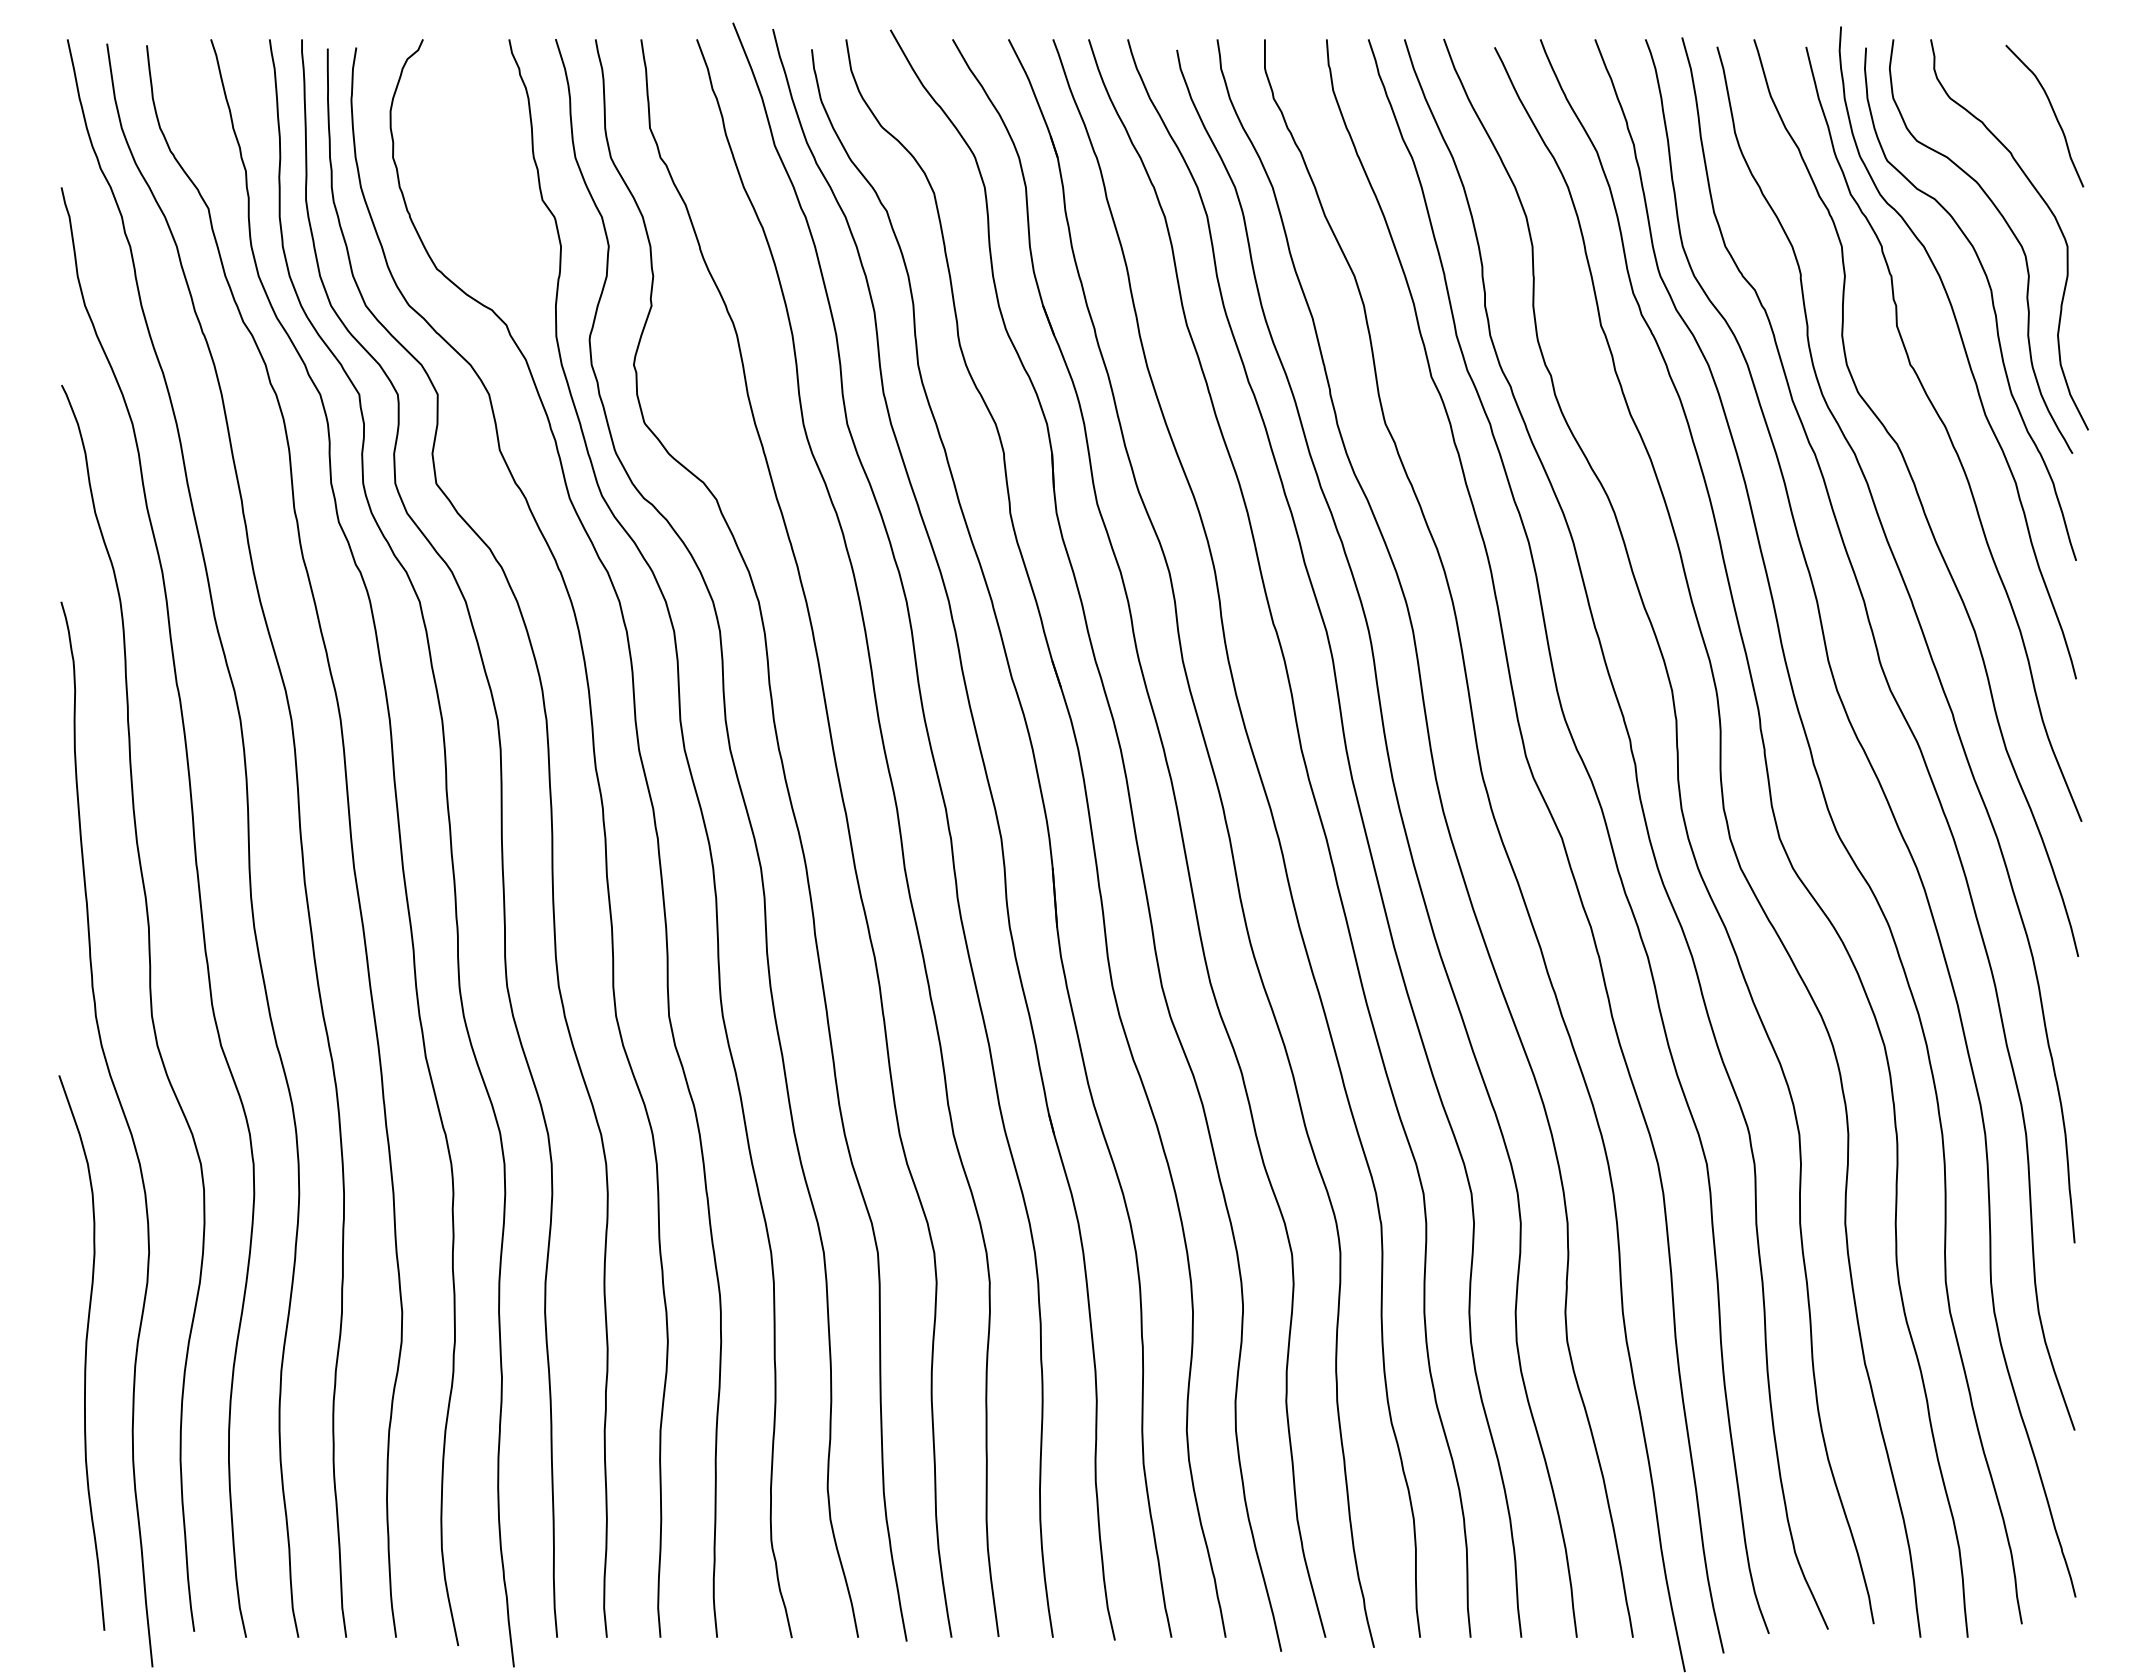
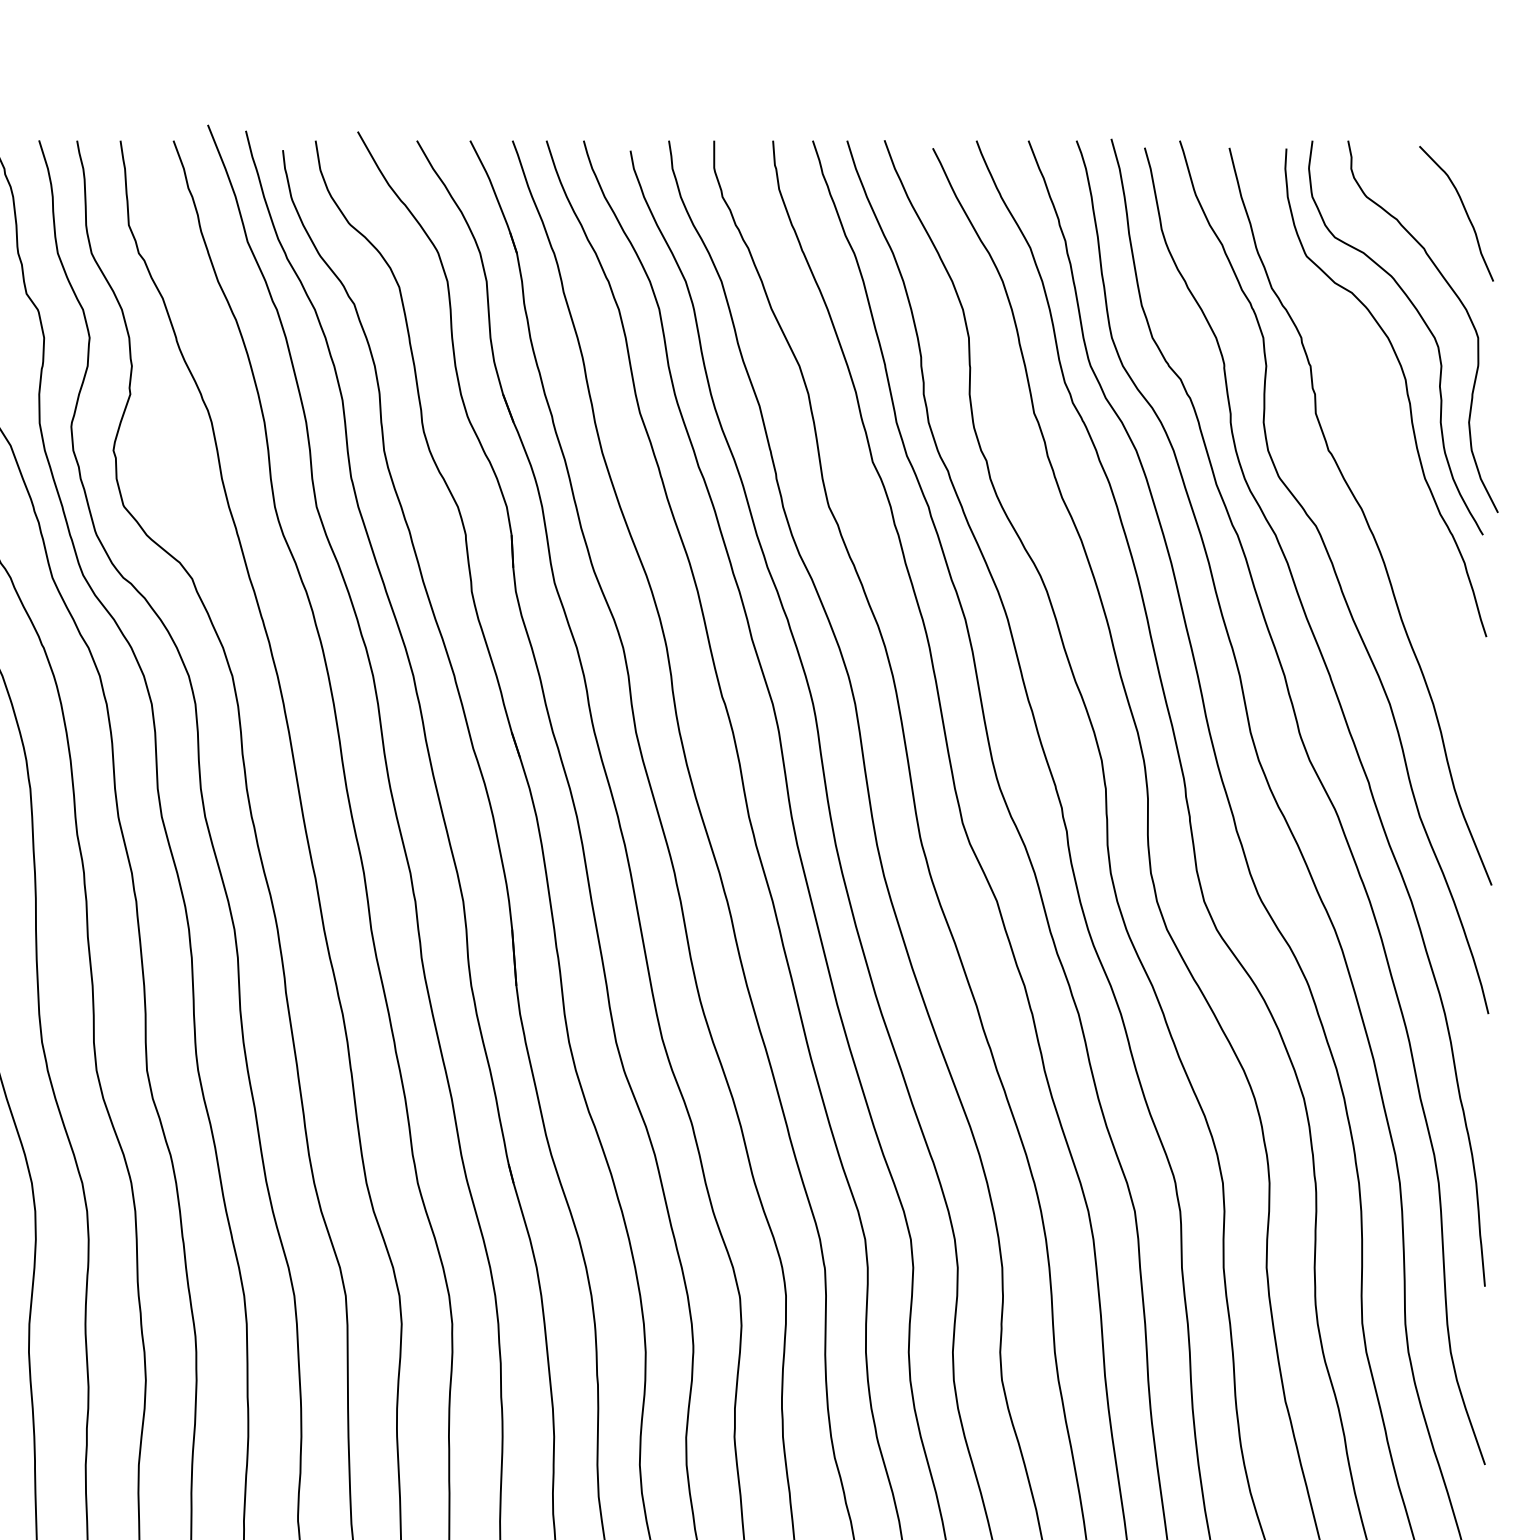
curve: (1964, 351) -> (1380, 437), removed

